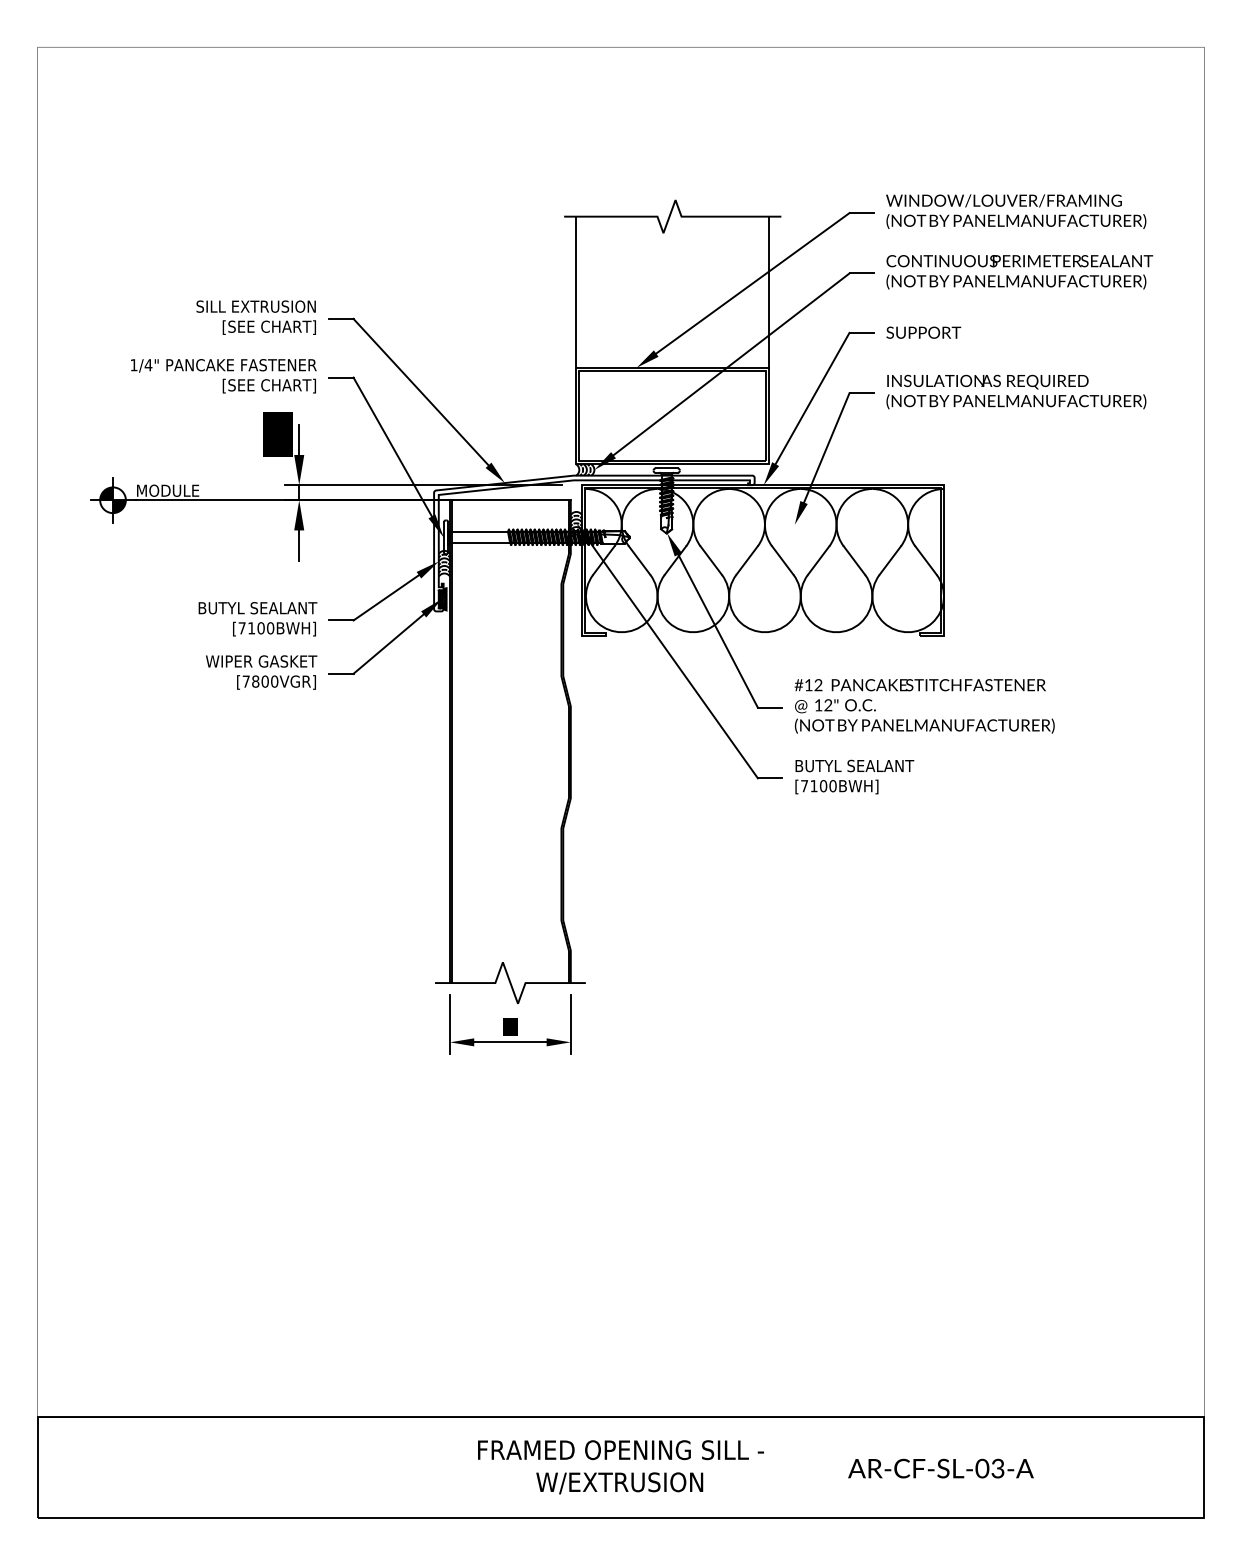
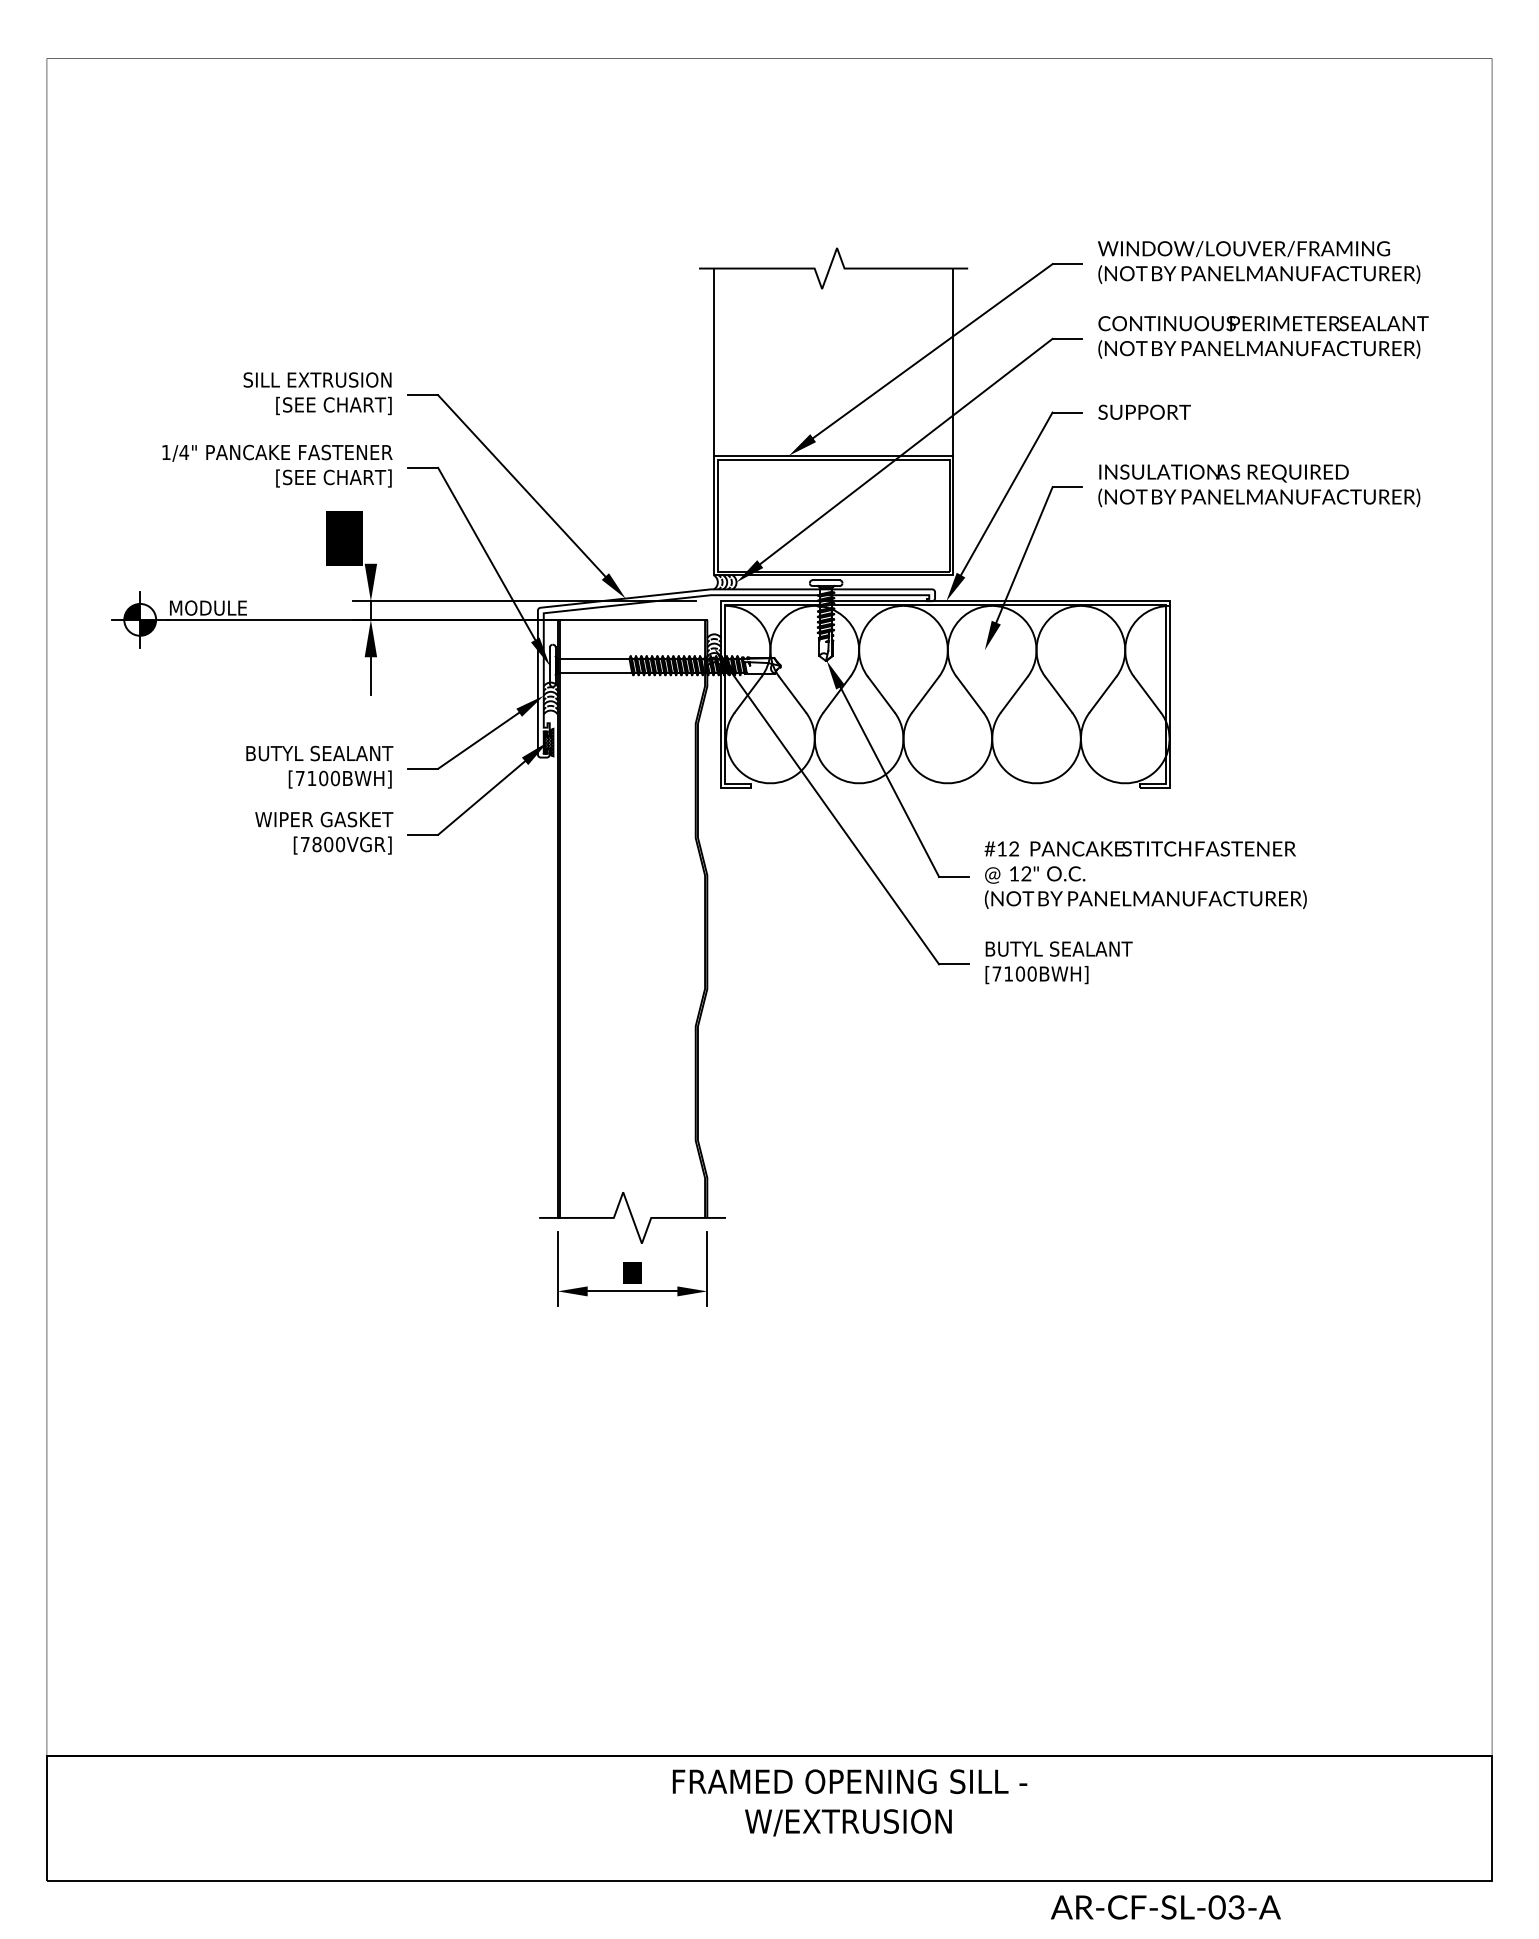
line: (299, 439) -> (371, 544), removed
text: (620, 1467) -> (849, 1803), moved
text: (940, 1468) -> (1165, 1907), moved

